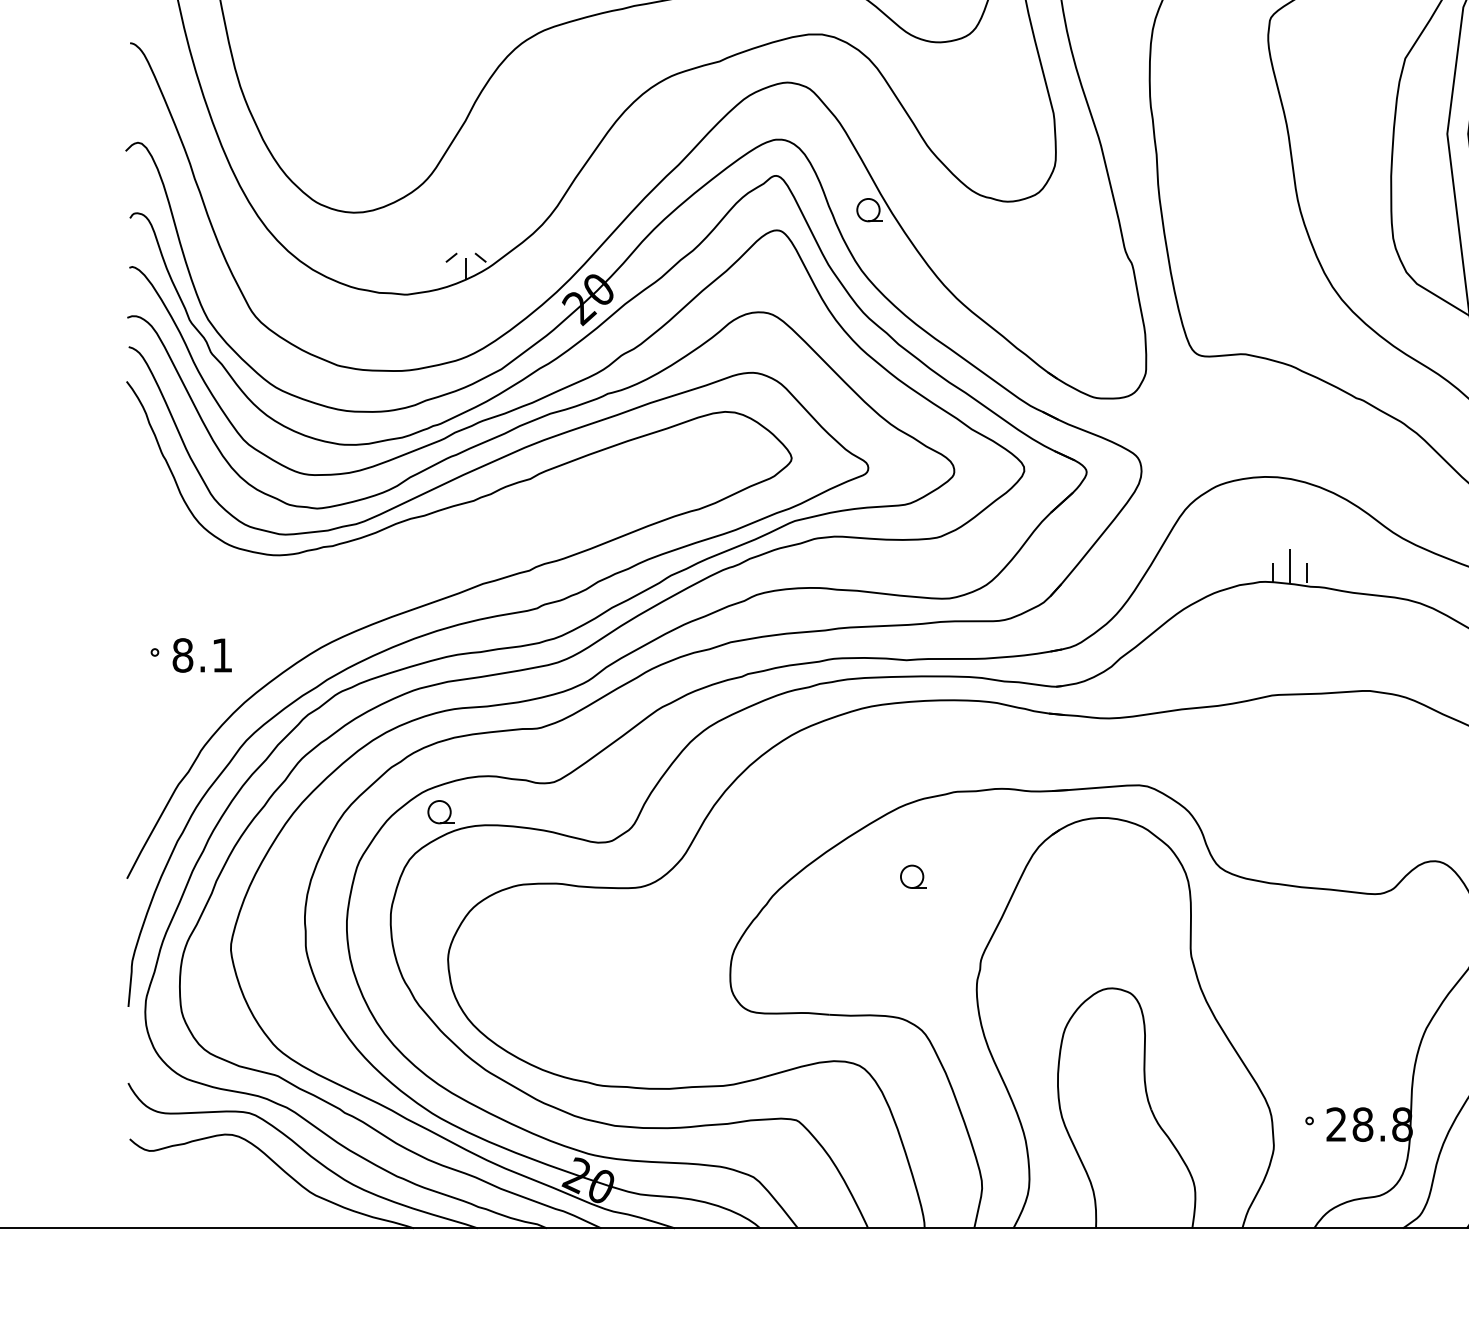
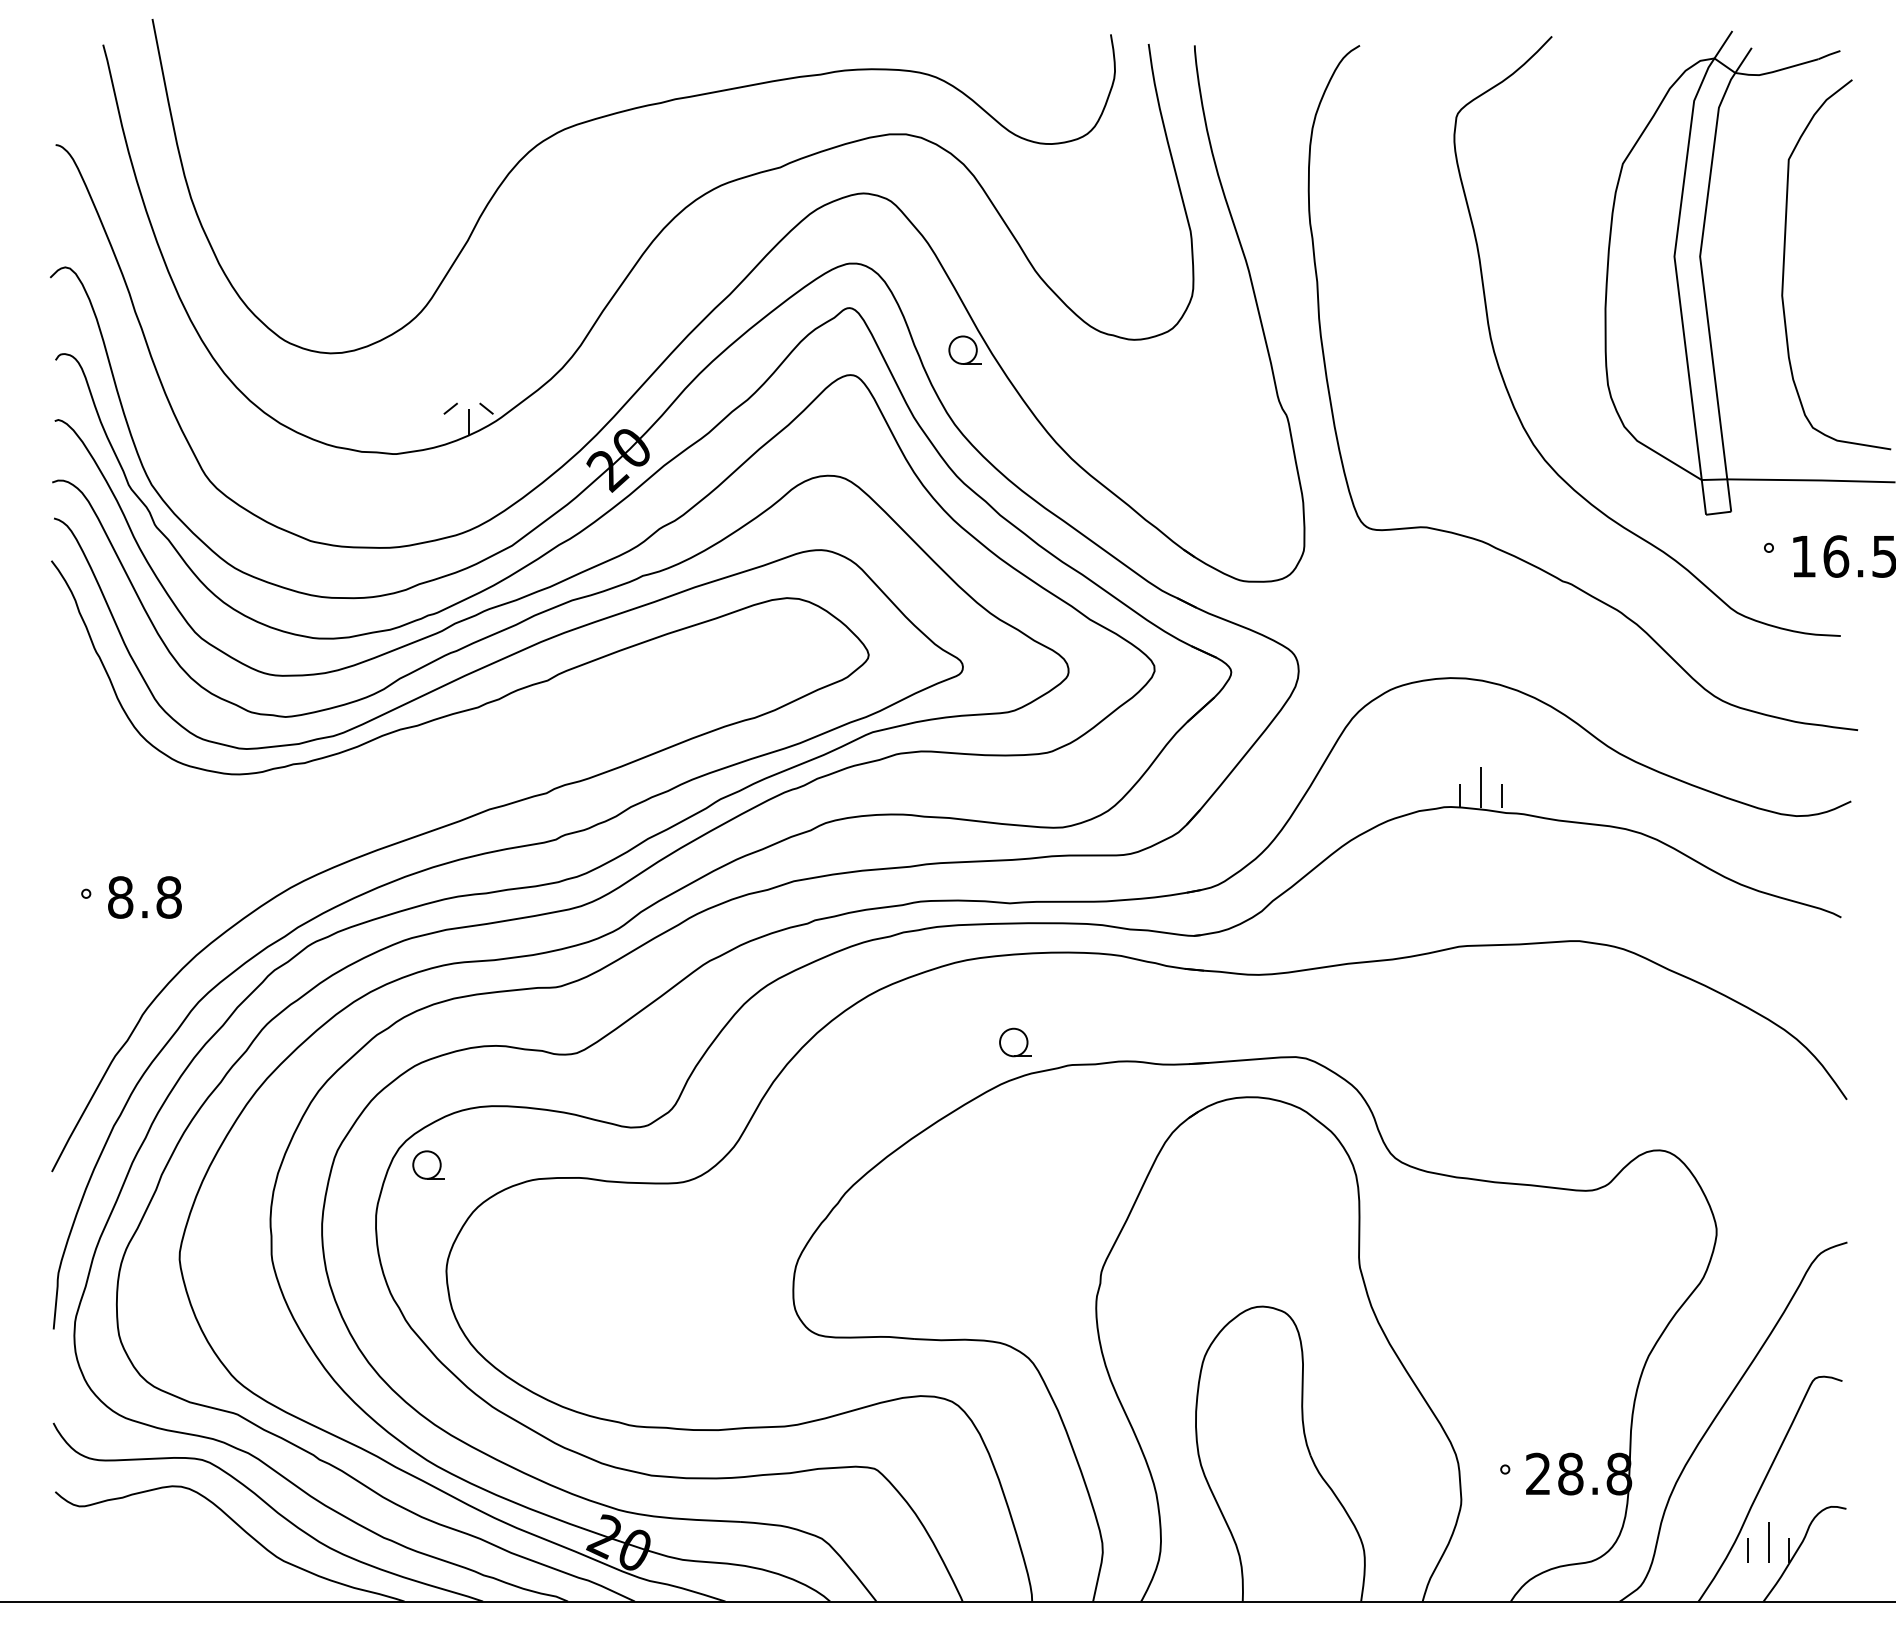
text: (221, 655) -> (168, 897), 8.1 -> 8.8
part: (440, 811) -> (428, 1164), moved
part: (913, 876) -> (1015, 1042), moved

